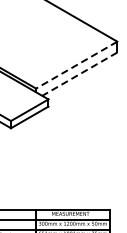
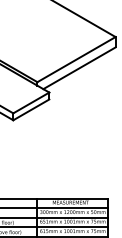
line: (76, 65) -> (76, 59), dashed -> solid
line: (79, 74) -> (79, 68), dashed -> solid

